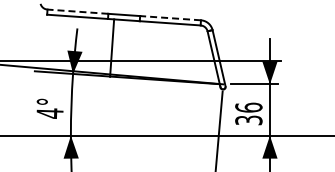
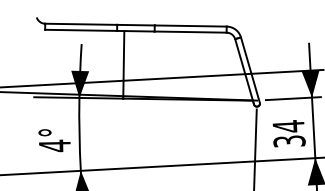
line: (77, 11) -> (80, 24), dashed -> solid
line: (170, 18) -> (190, 26), dashed -> solid
text: (248, 107) -> (288, 126), 36 -> 34

